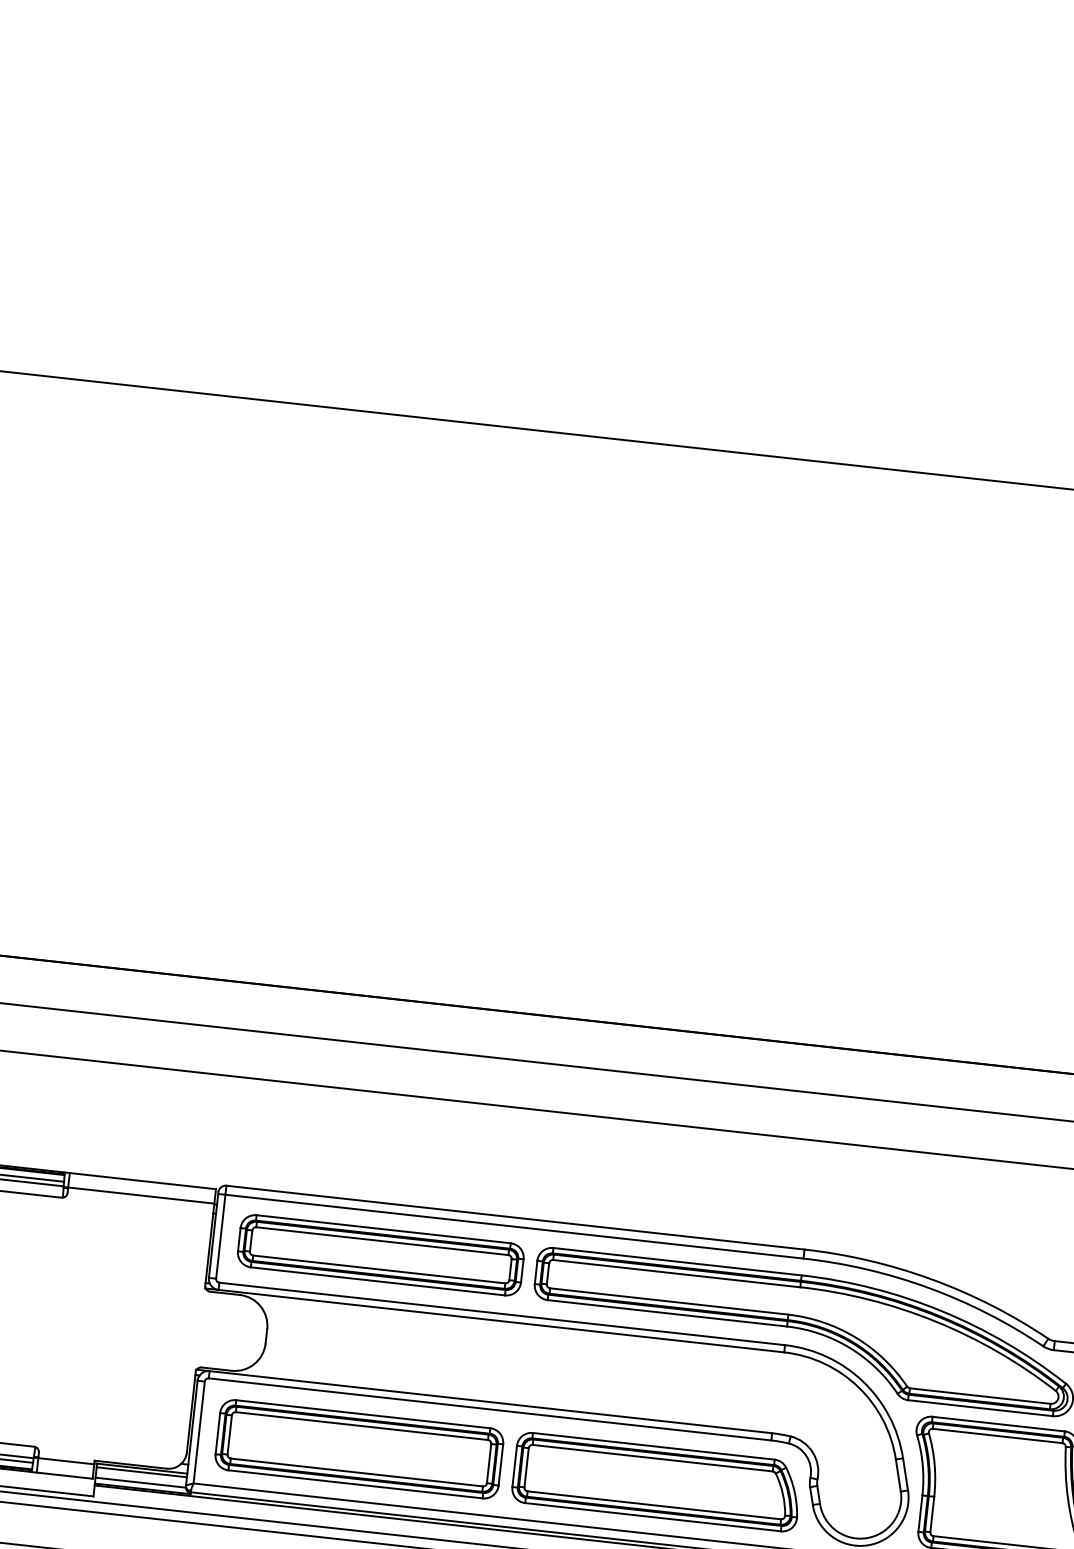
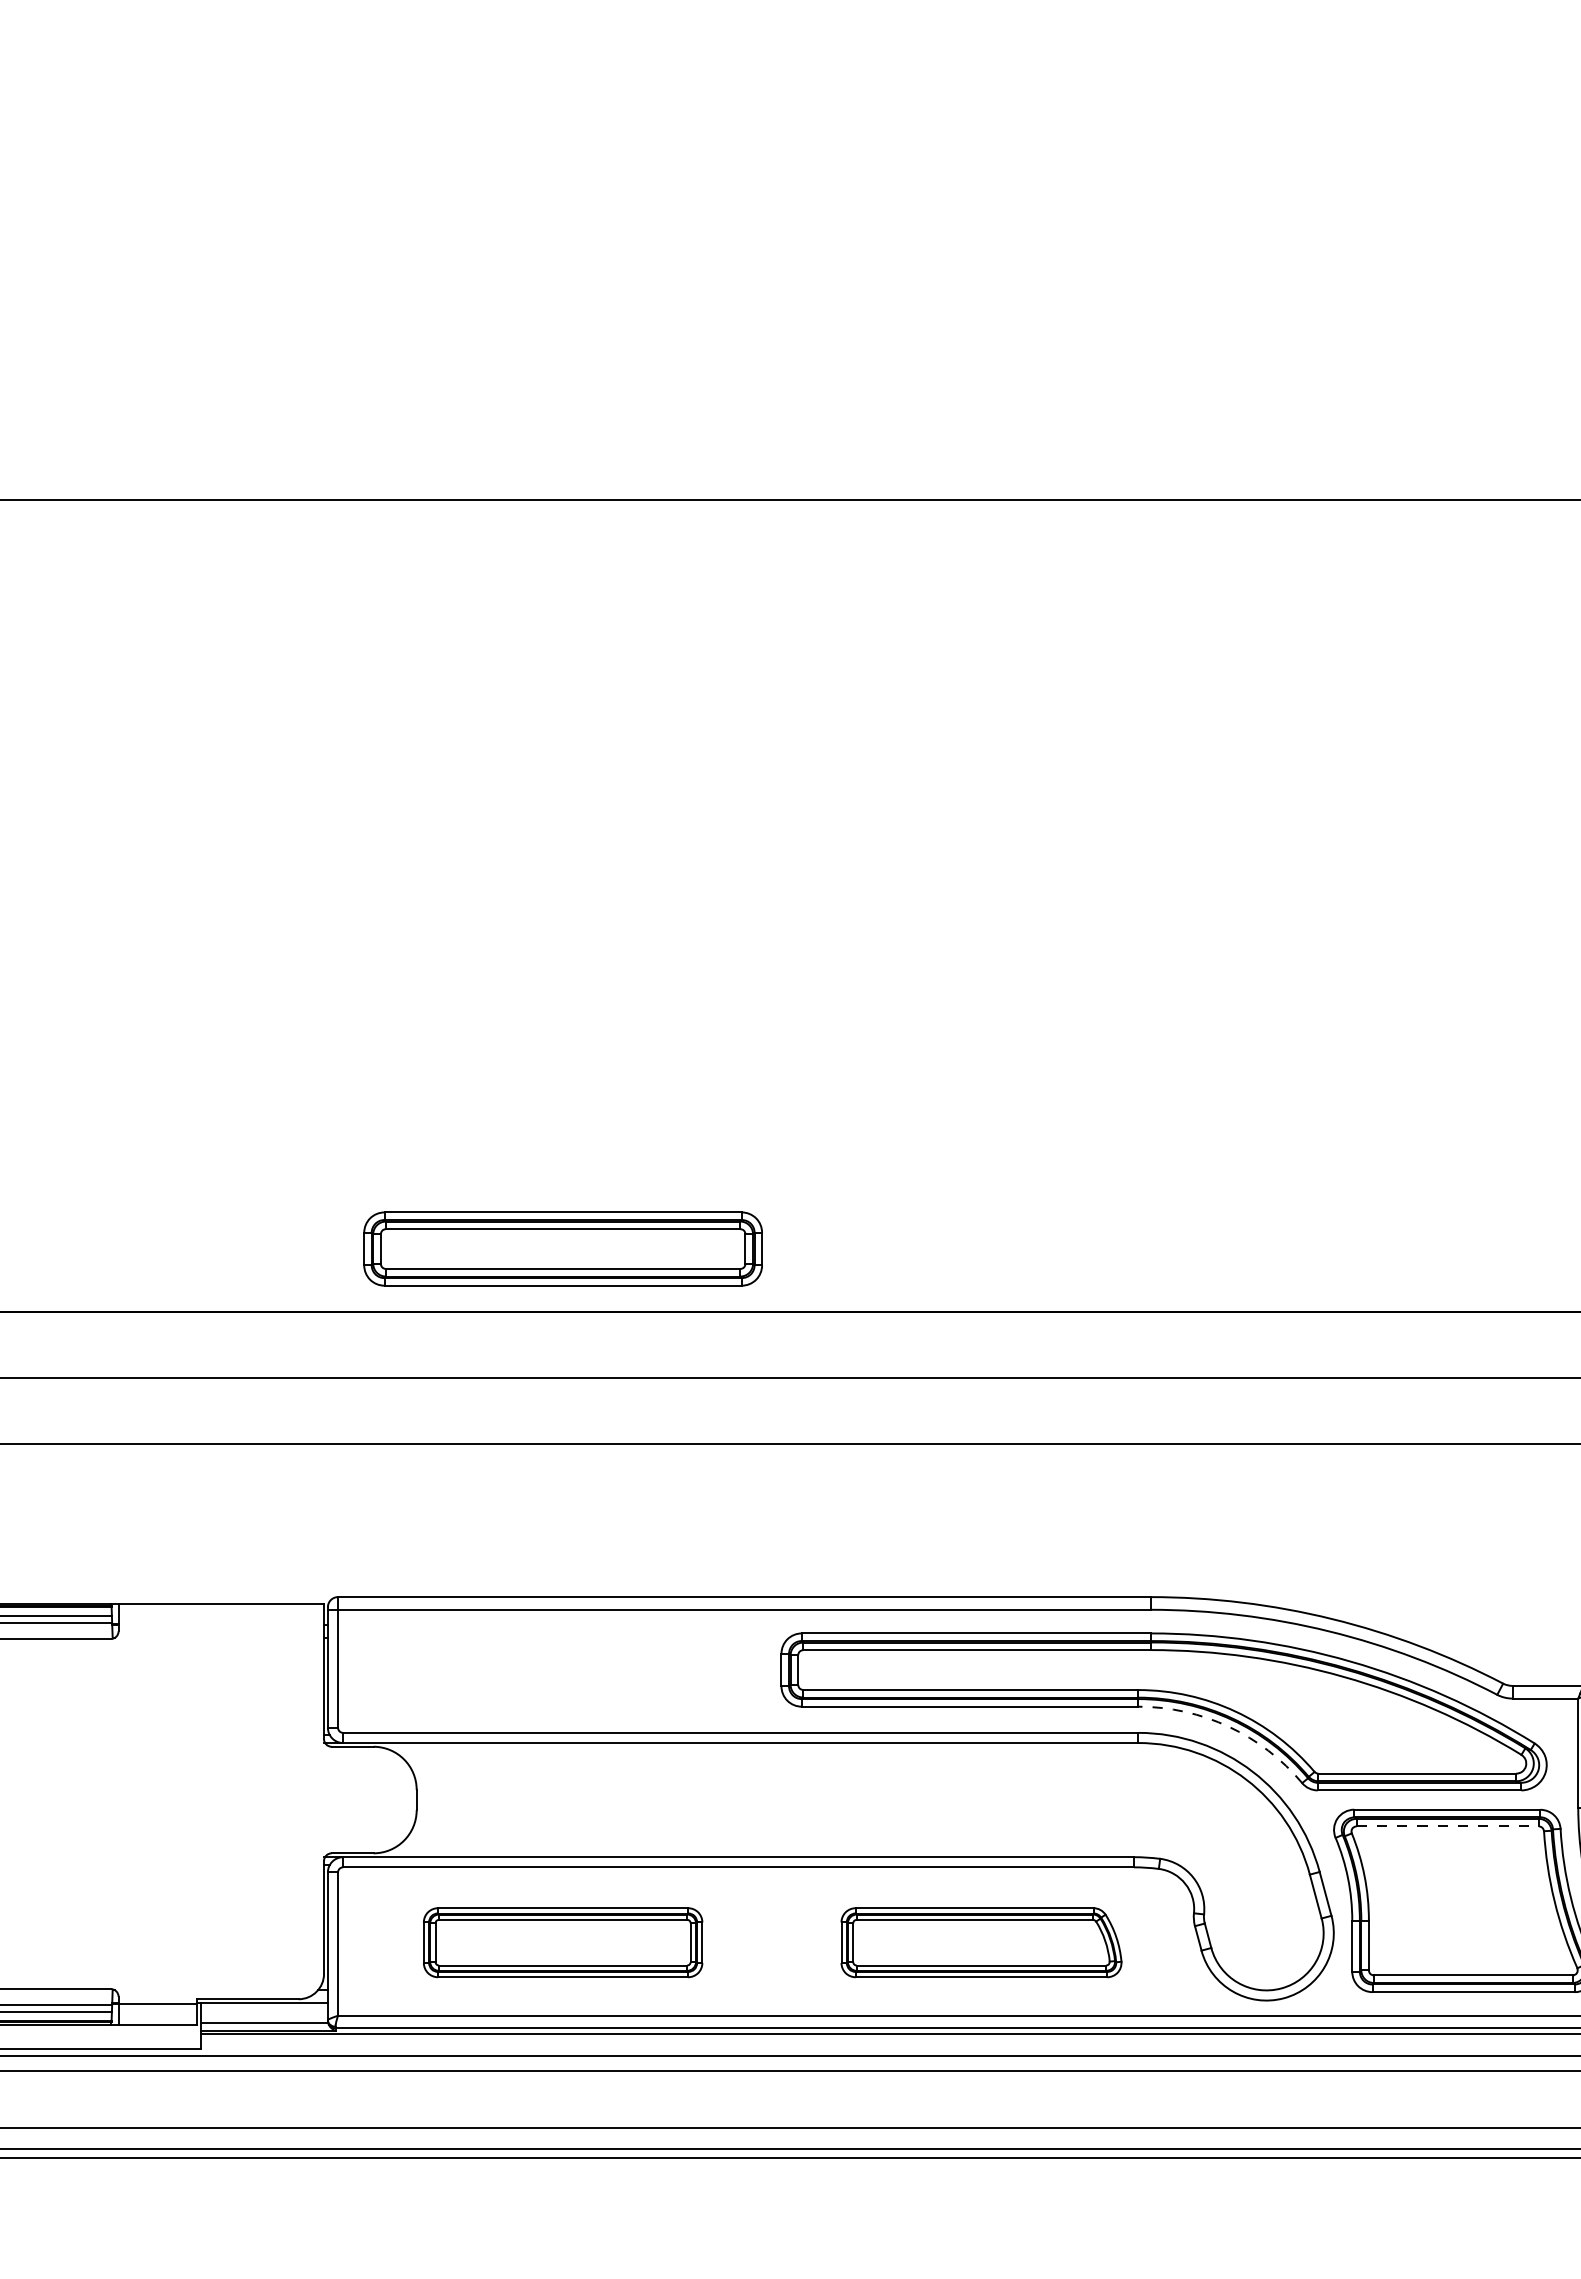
line: (141, 1195) -> (221, 1623), removed
part: (380, 1254) -> (562, 1248), moved
arc: (849, 1347) -> (1228, 1726), solid -> dashed
line: (998, 1436) -> (1448, 1826), solid -> dashed
part: (358, 1449) -> (562, 1942), size x0.7
line: (141, 1472) -> (264, 2008), removed
part: (656, 1481) -> (981, 1942), size x0.7

